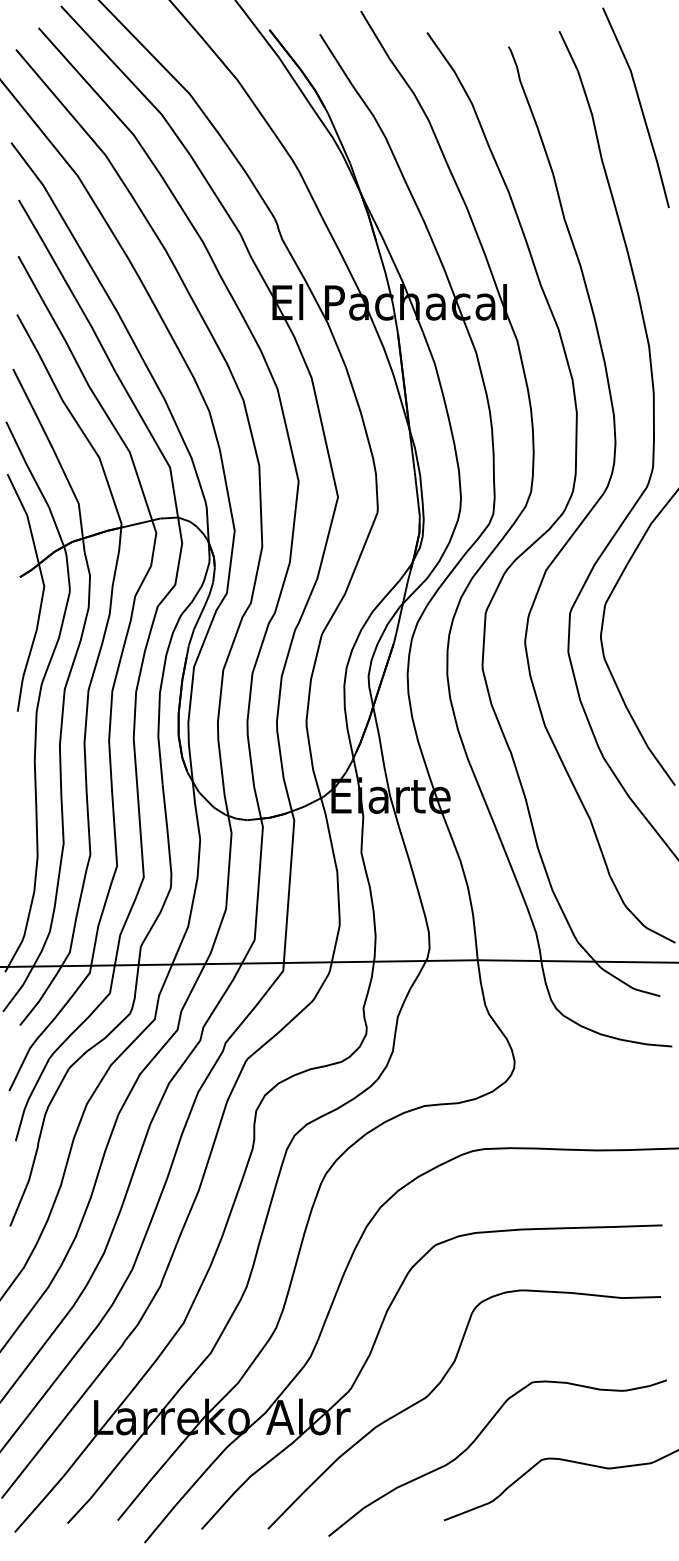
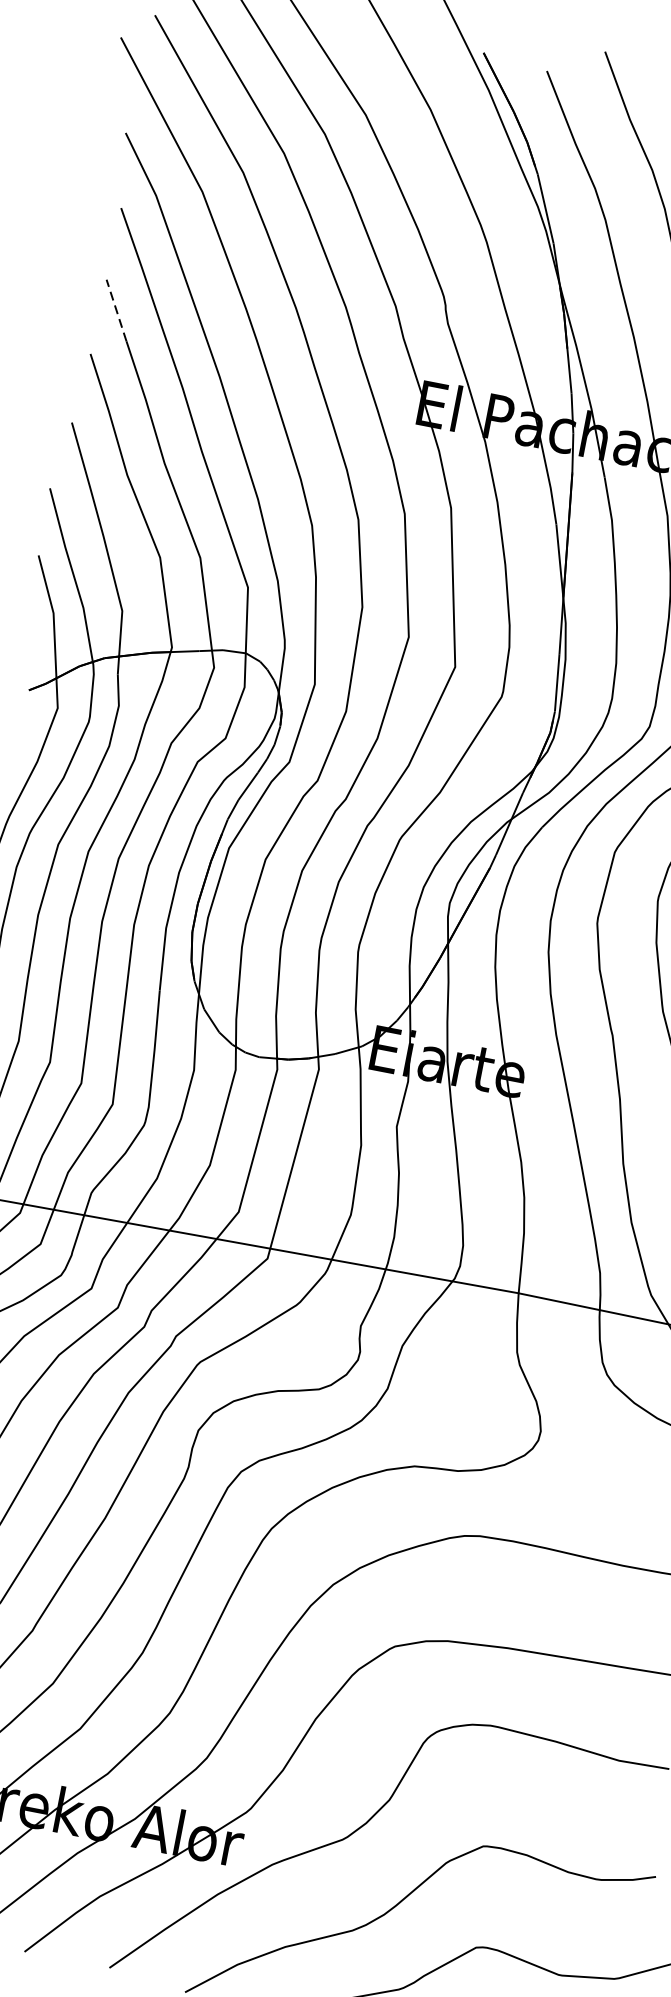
line: (30, 277) -> (116, 309), solid -> dashed

